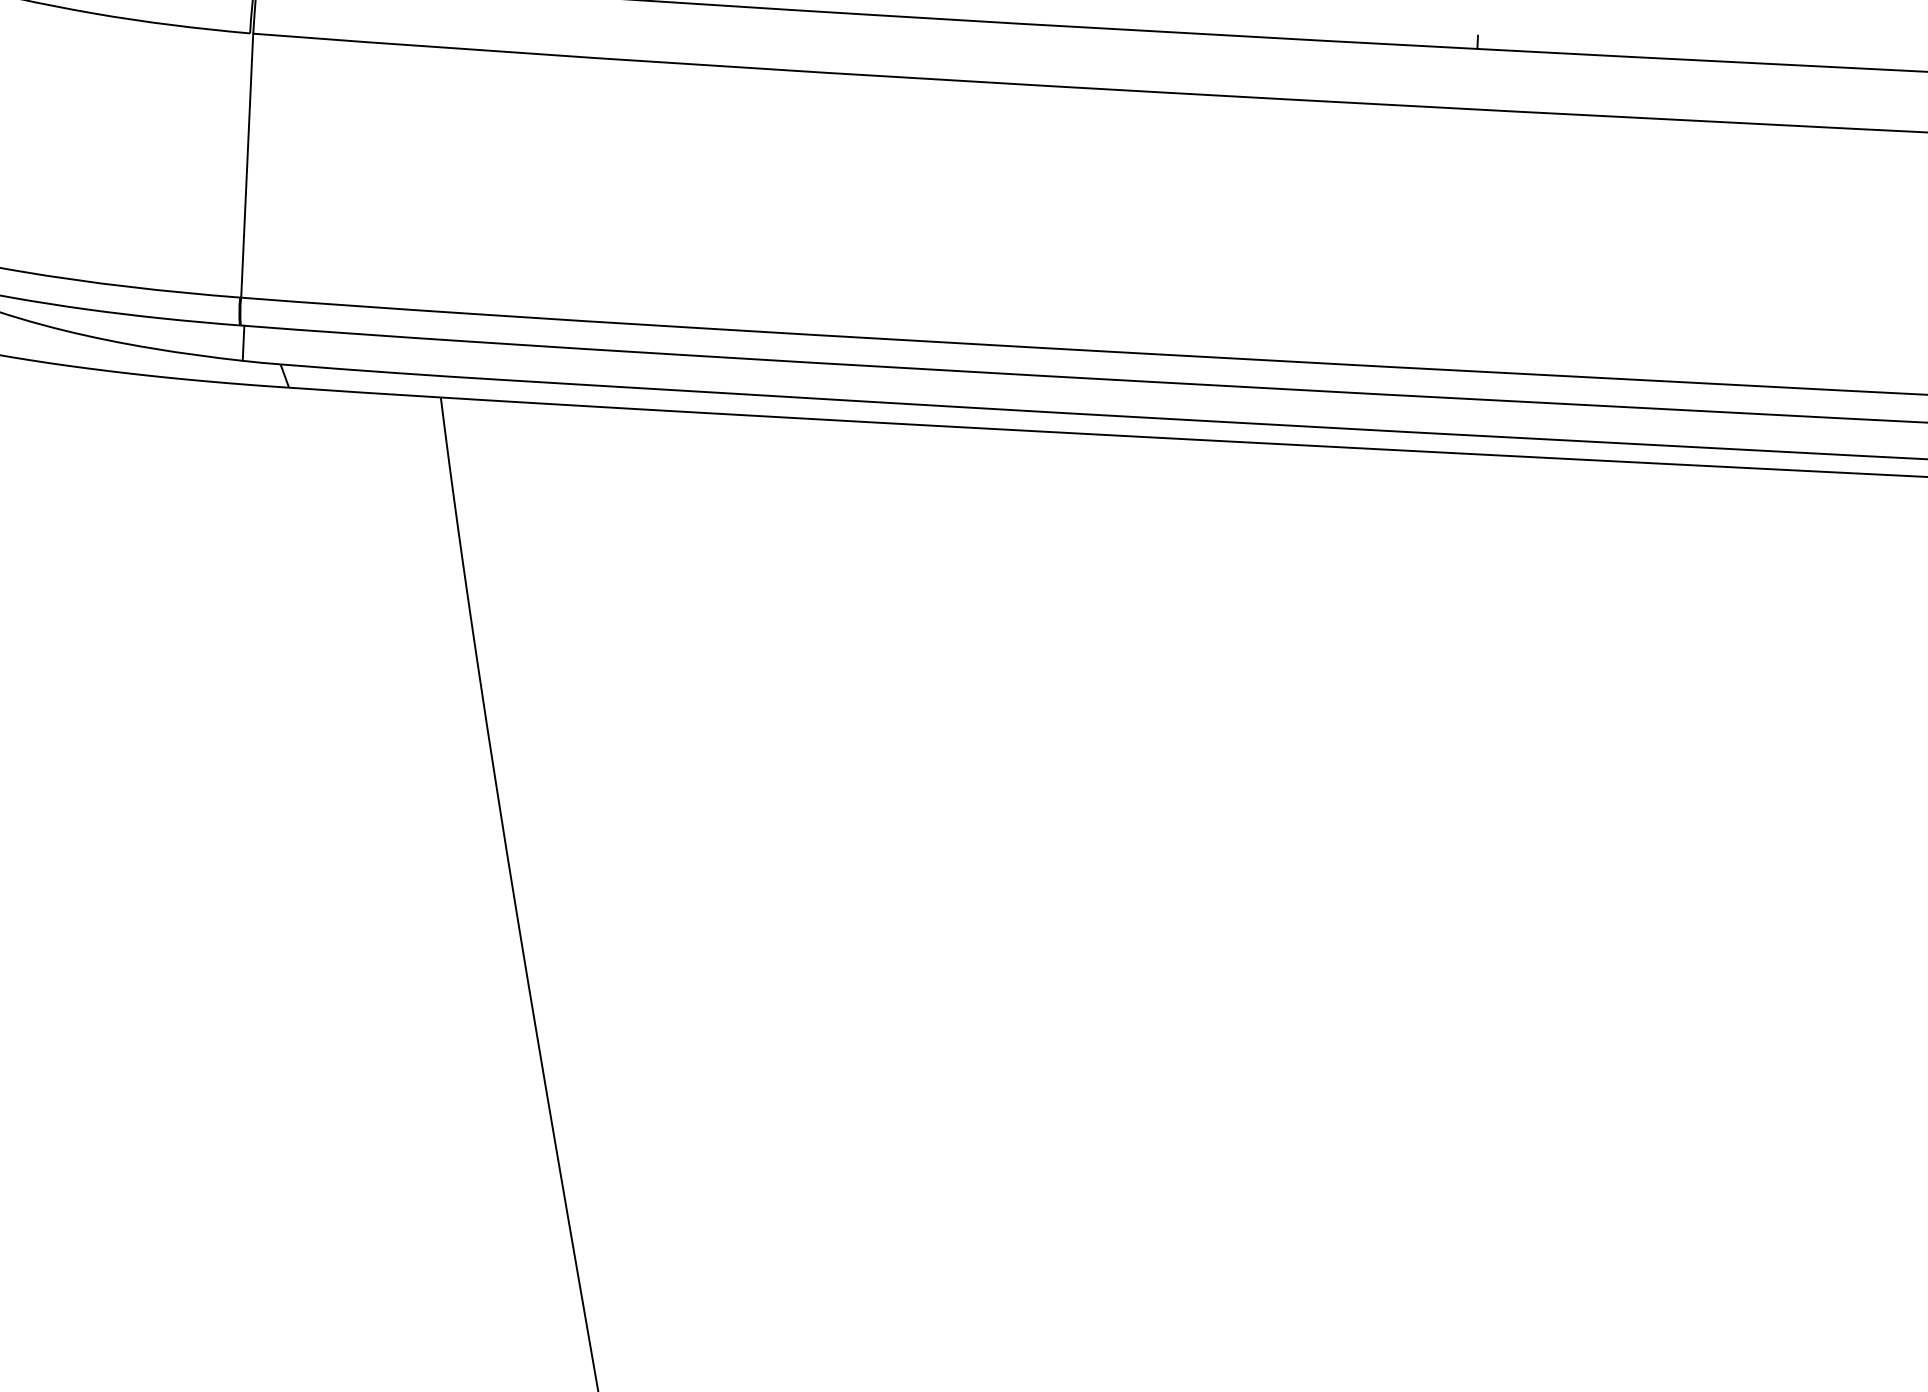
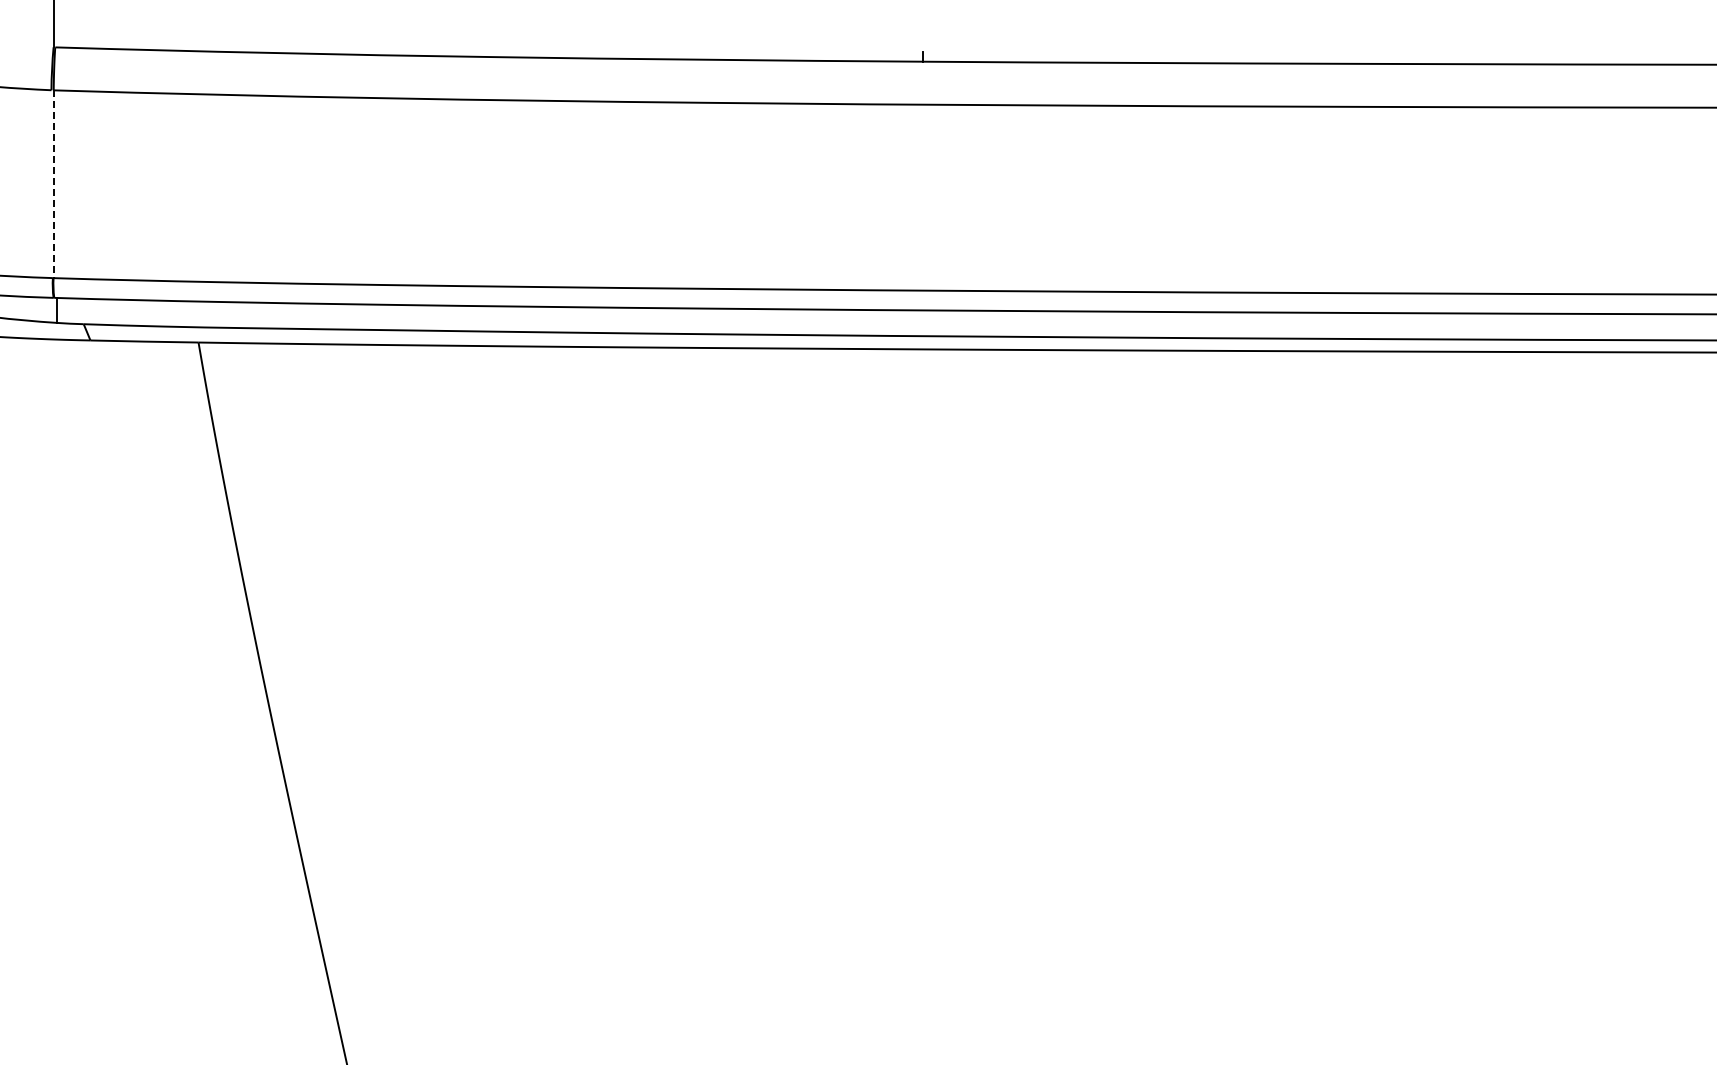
line: (247, 166) -> (53, 184), solid -> dashed

